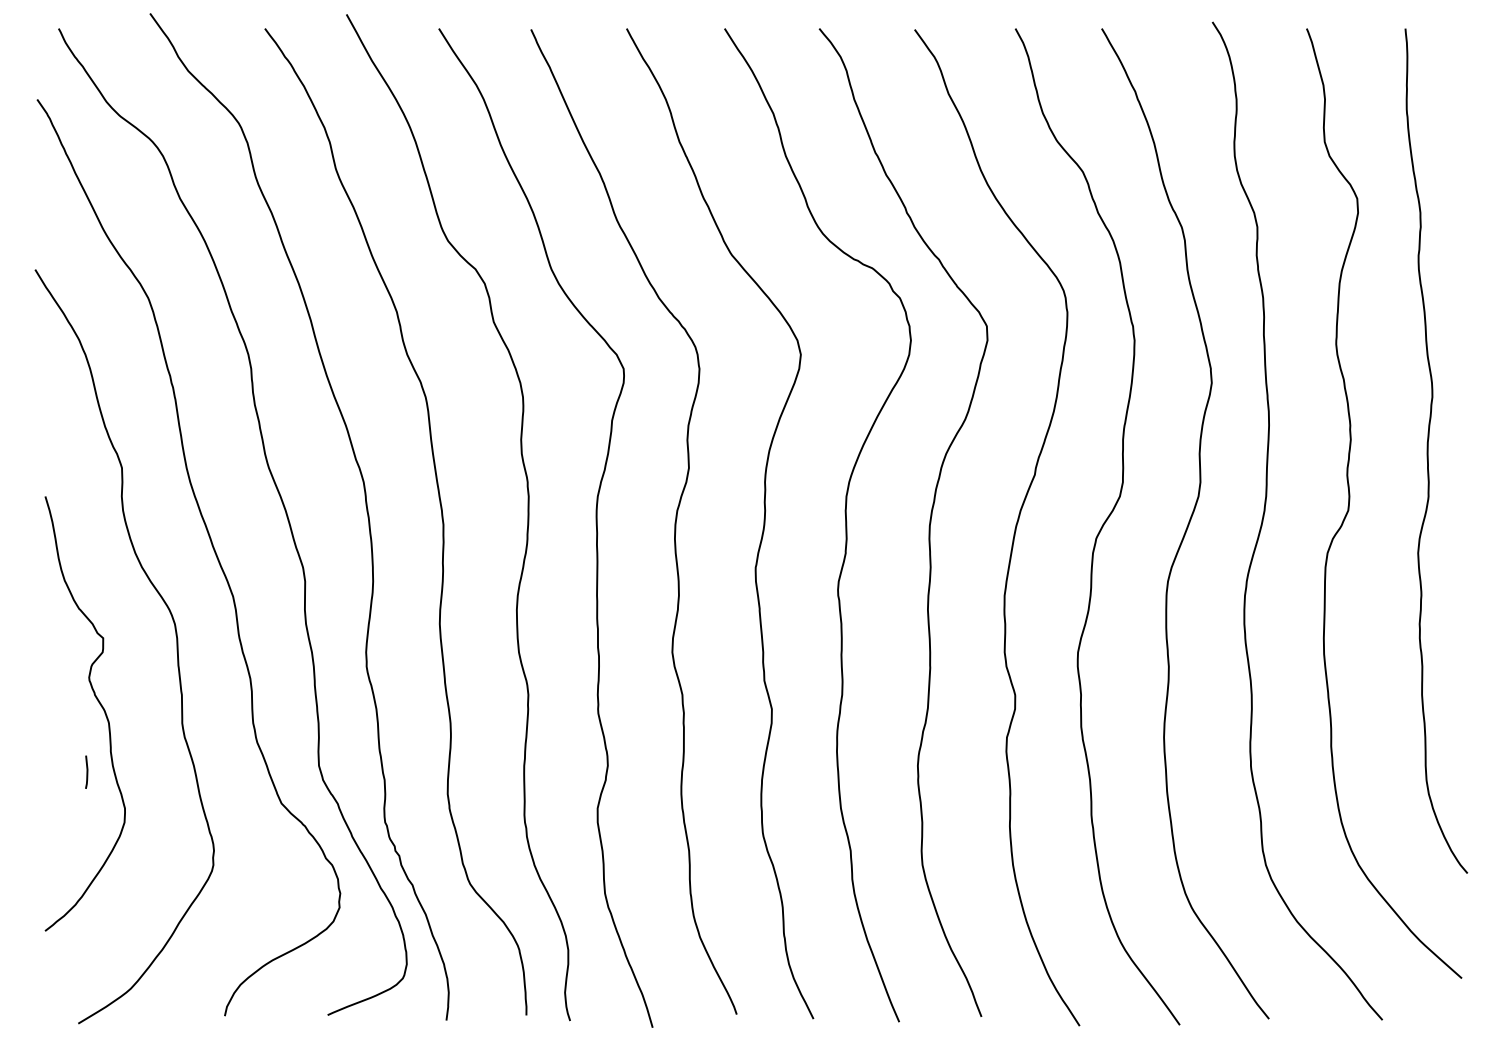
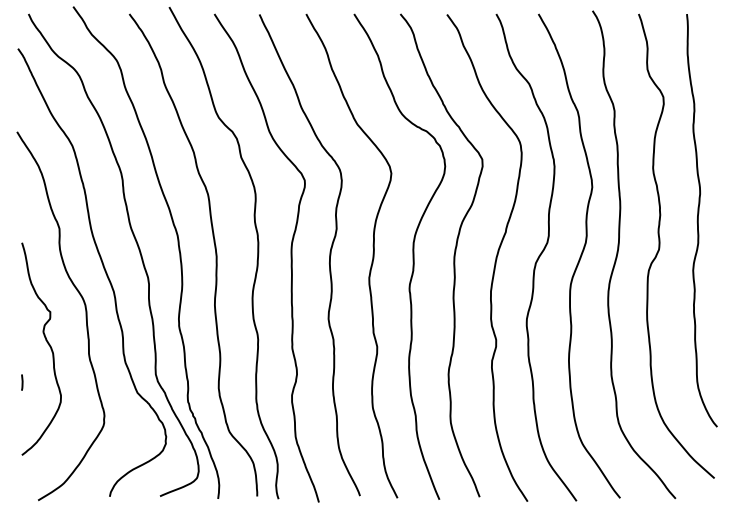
line: (87, 772) -> (22, 382), moved

